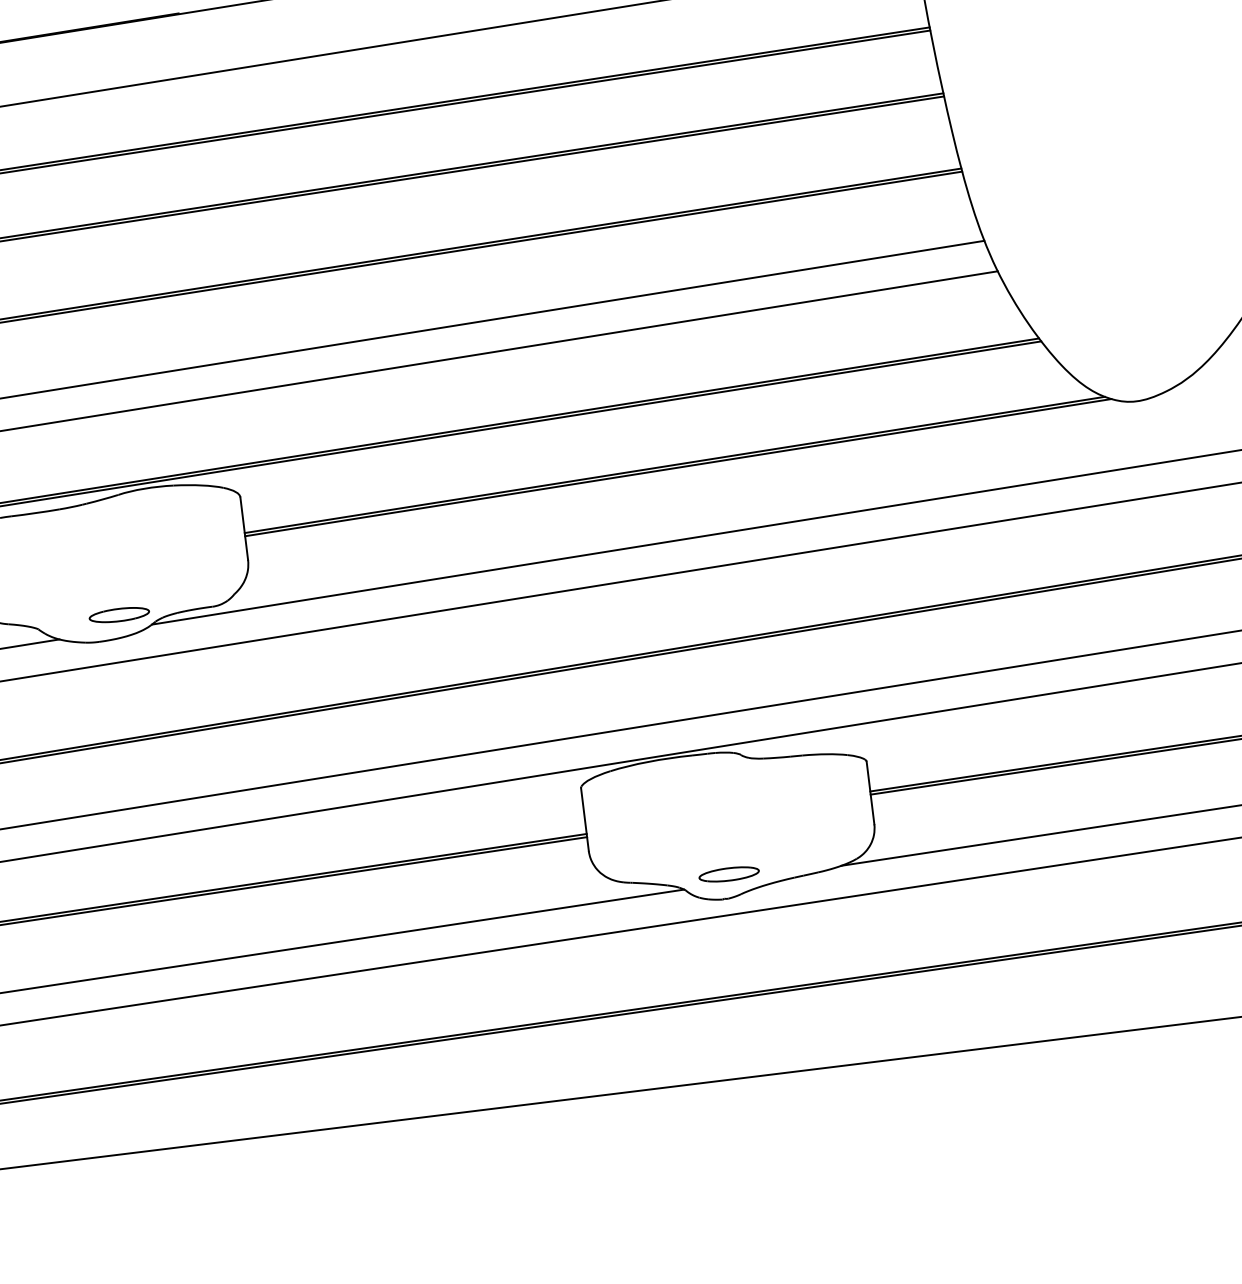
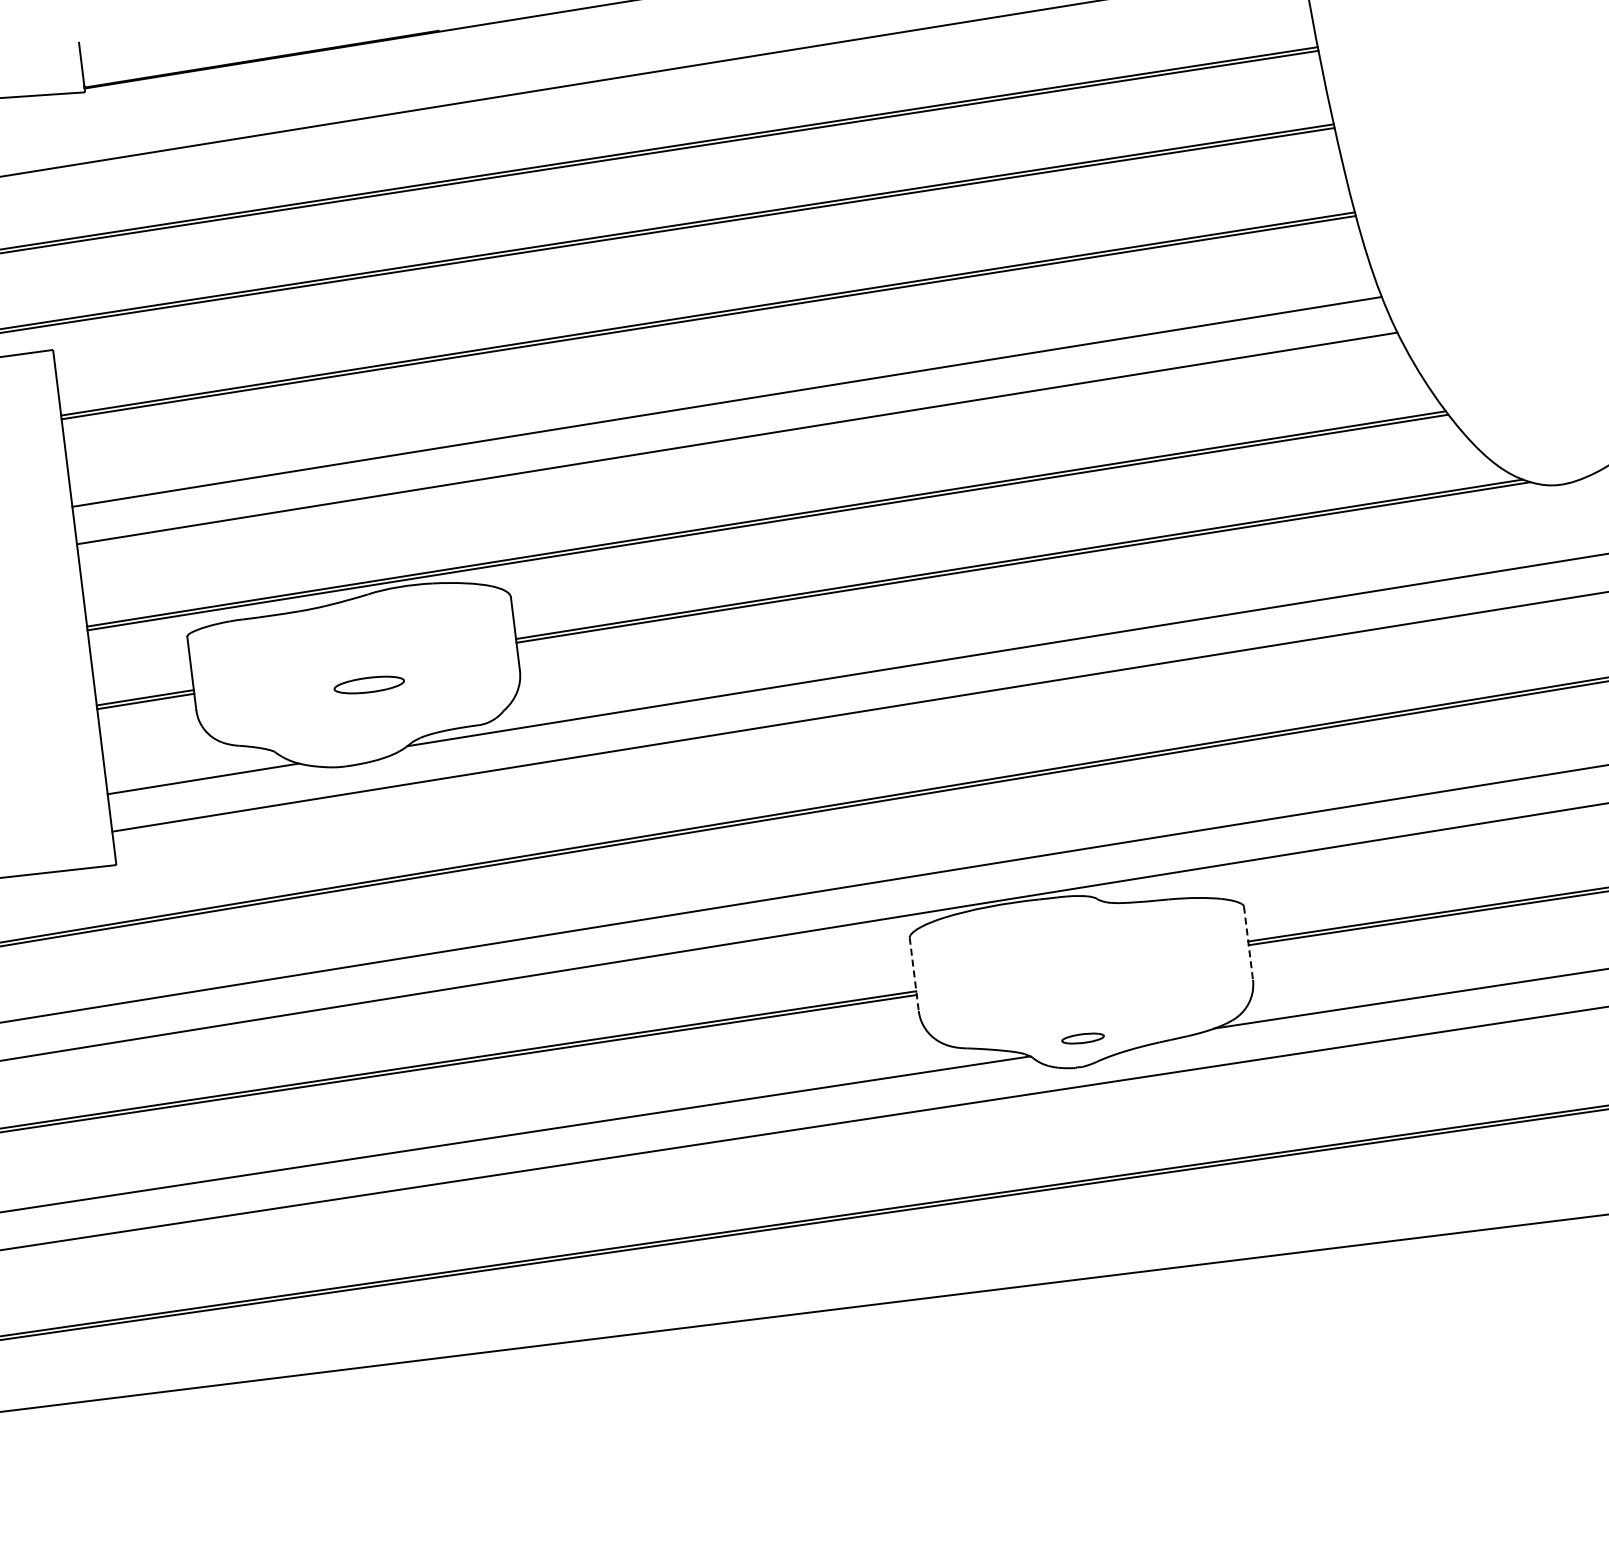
part: (118, 614) -> (368, 684), moved
line: (870, 793) -> (1248, 943), solid -> dashed
line: (585, 819) -> (914, 974), solid -> dashed
part: (728, 874) -> (1082, 1038), size x0.6

